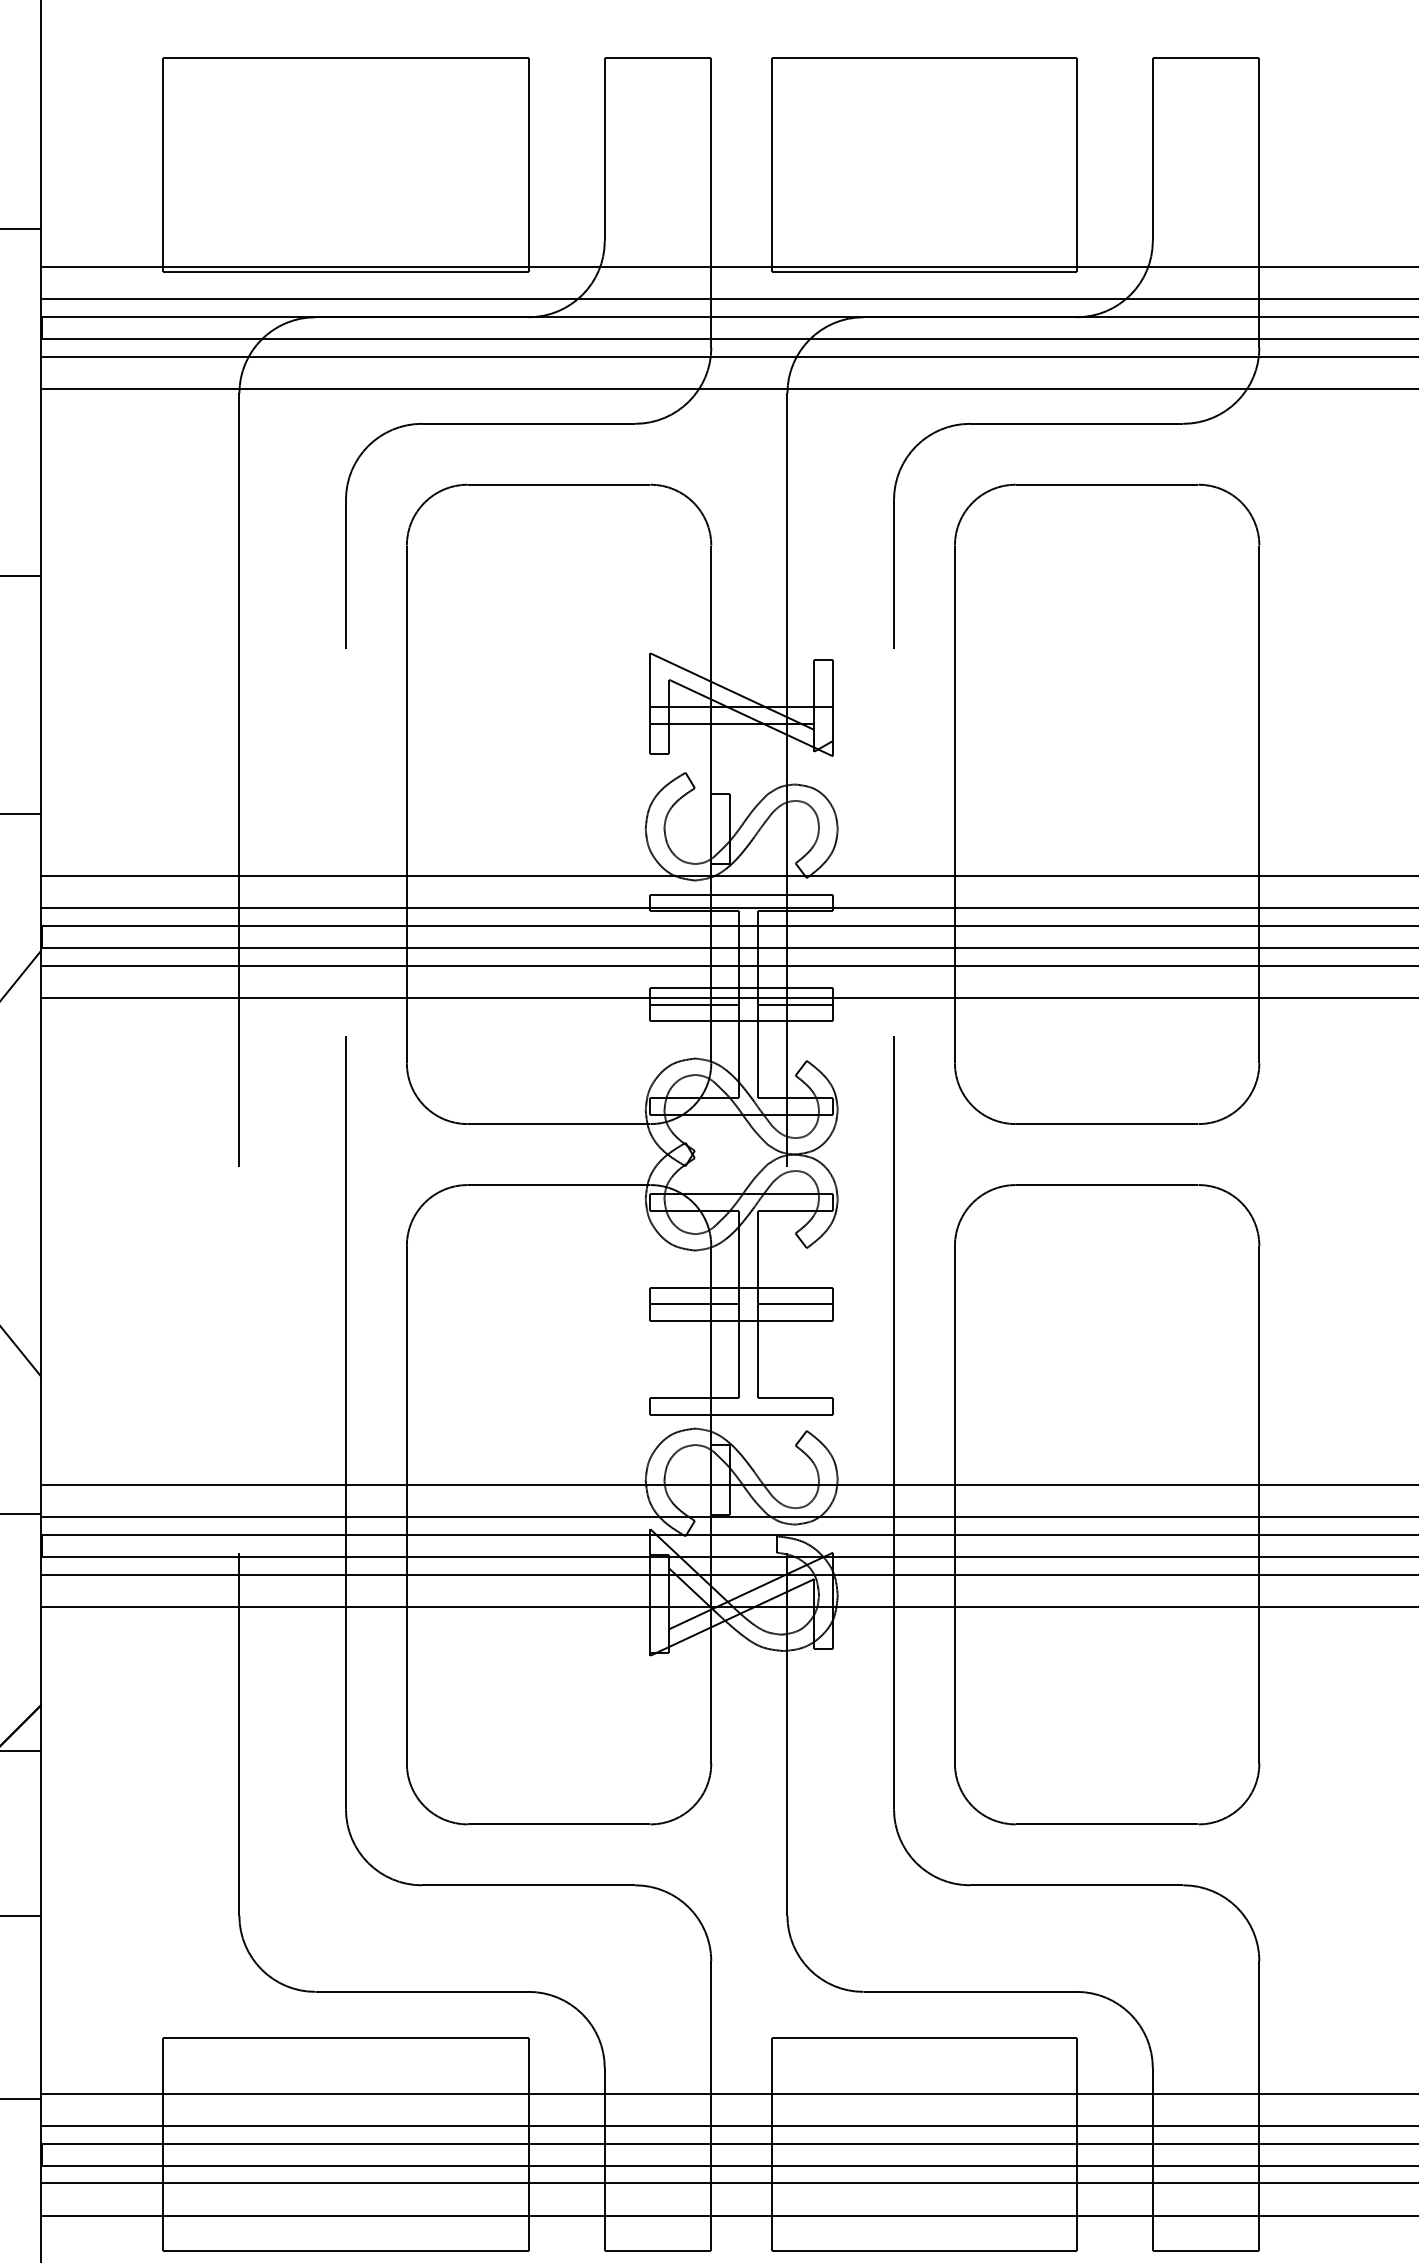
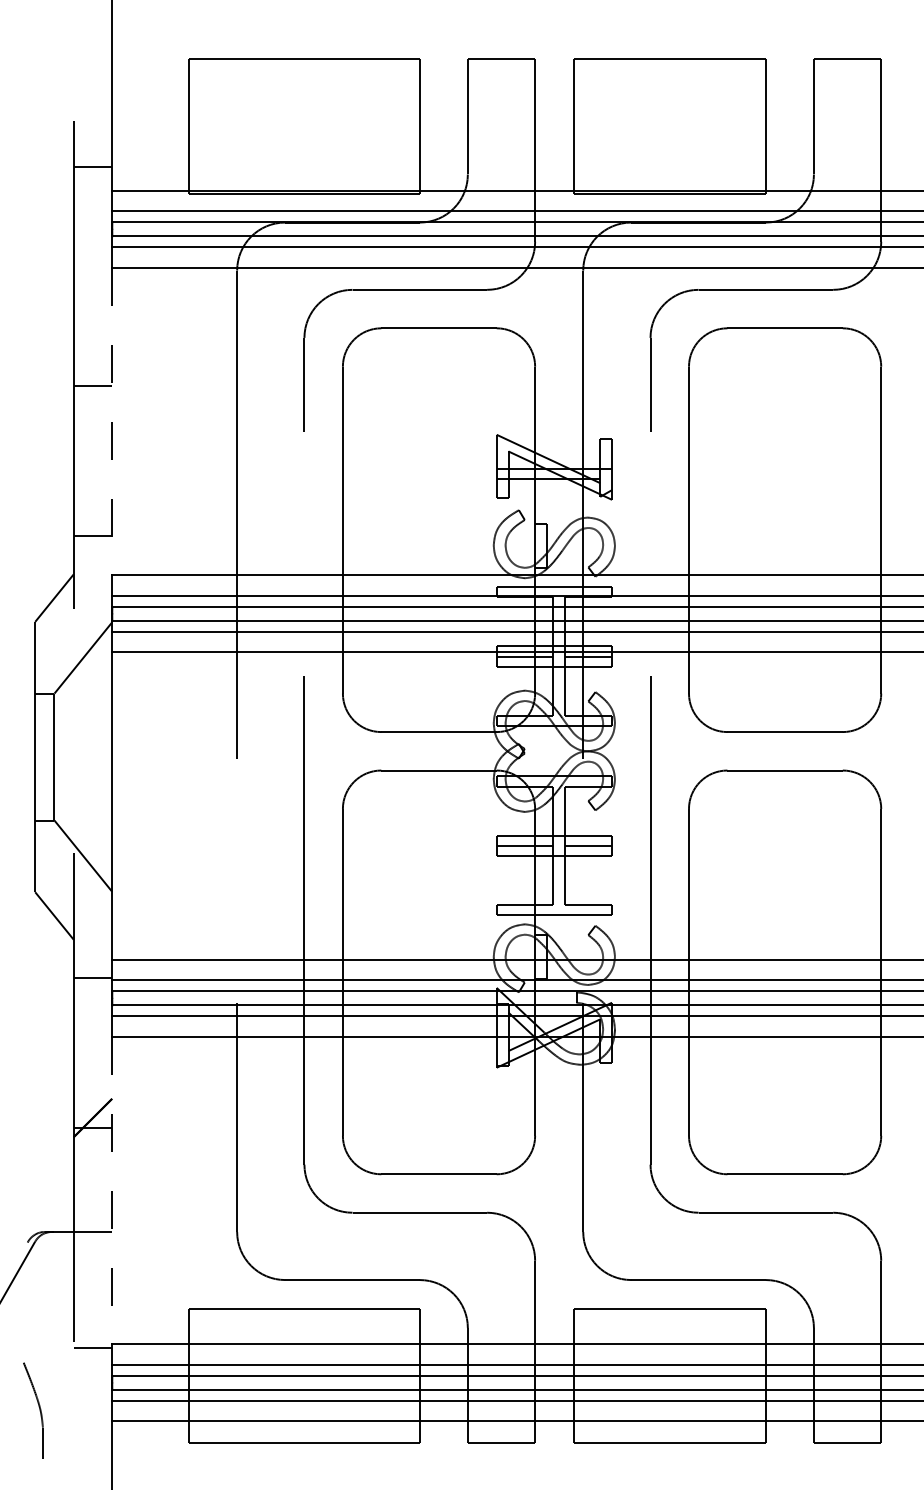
line: (41, 632) -> (112, 421), solid -> dashed
line: (41, 1850) -> (112, 1190), solid -> dashed

